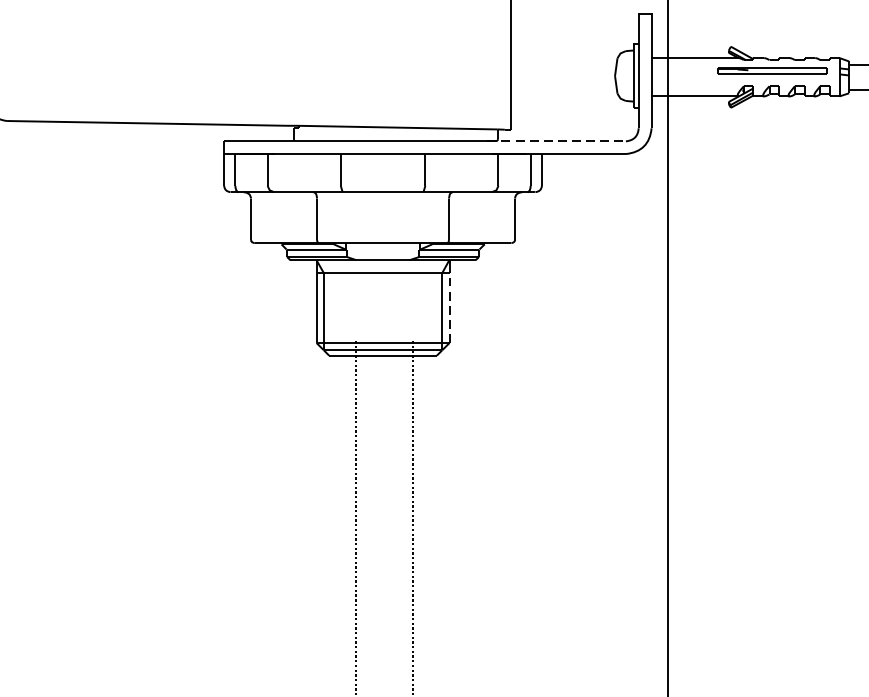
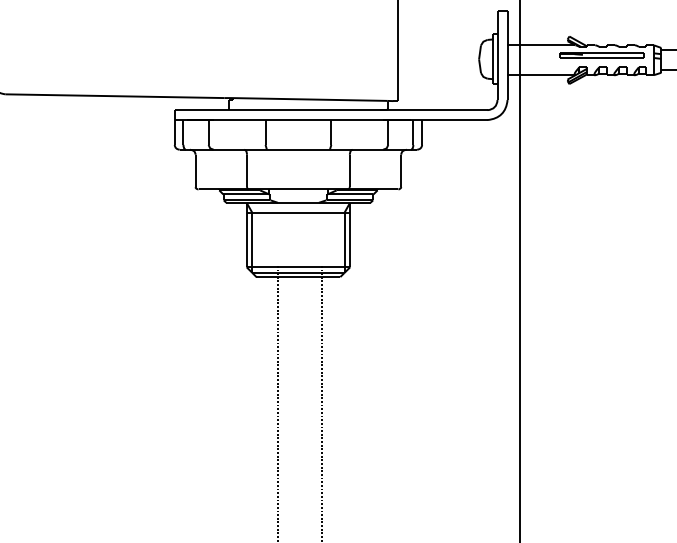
line: (556, 141) -> (433, 110), dashed -> solid
line: (449, 307) -> (350, 239), dashed -> solid

